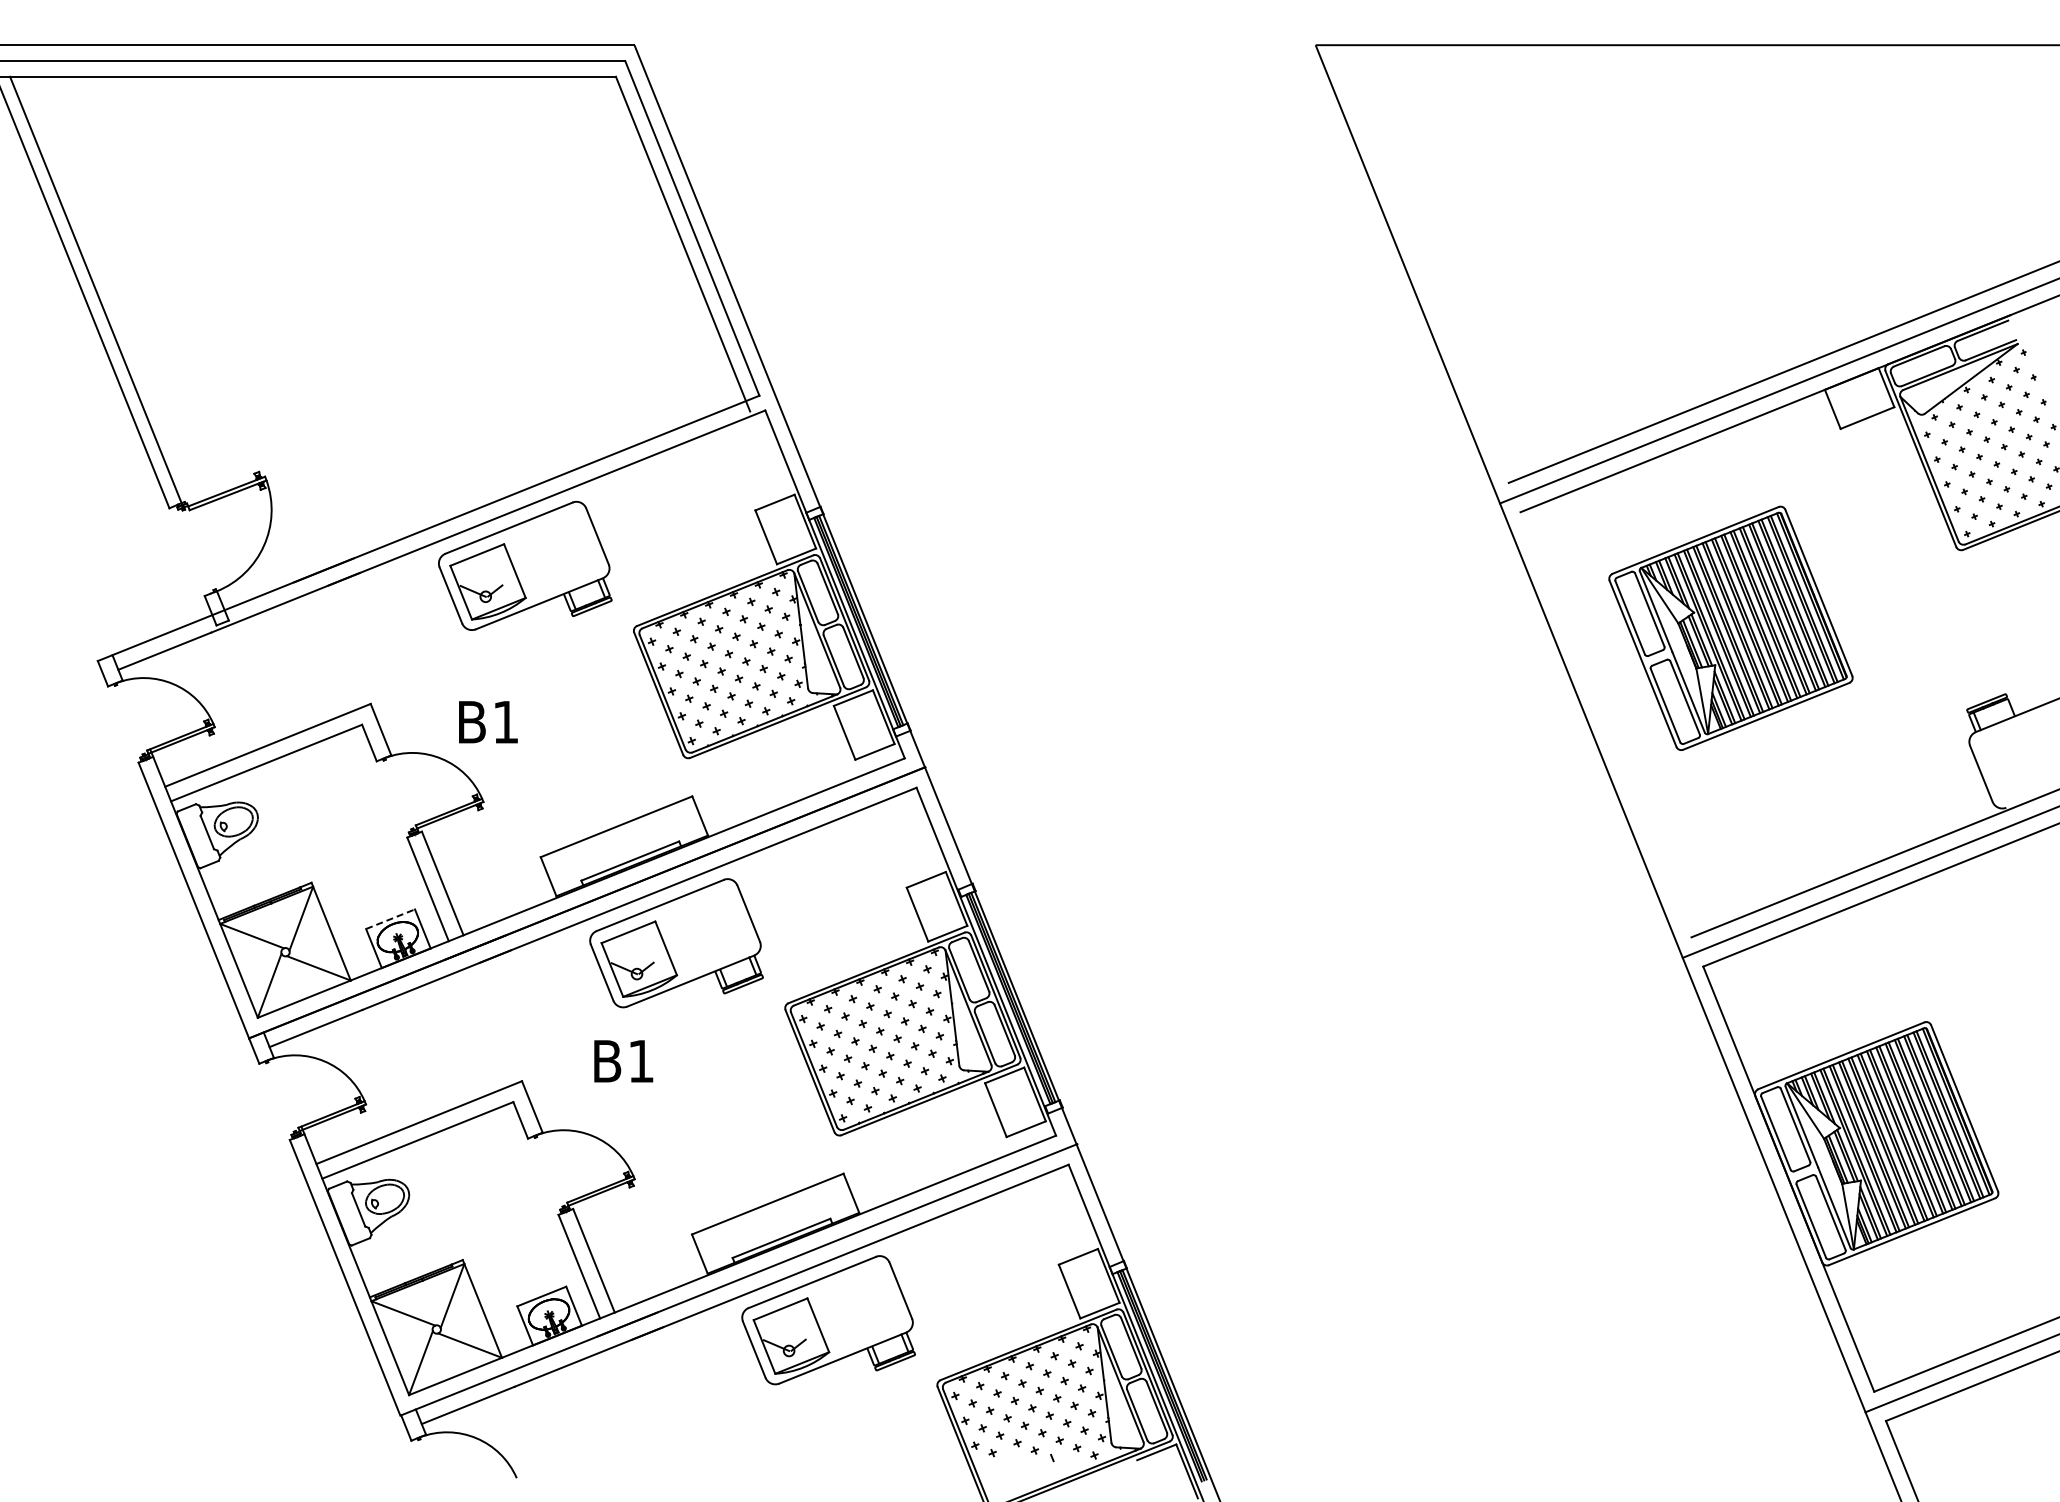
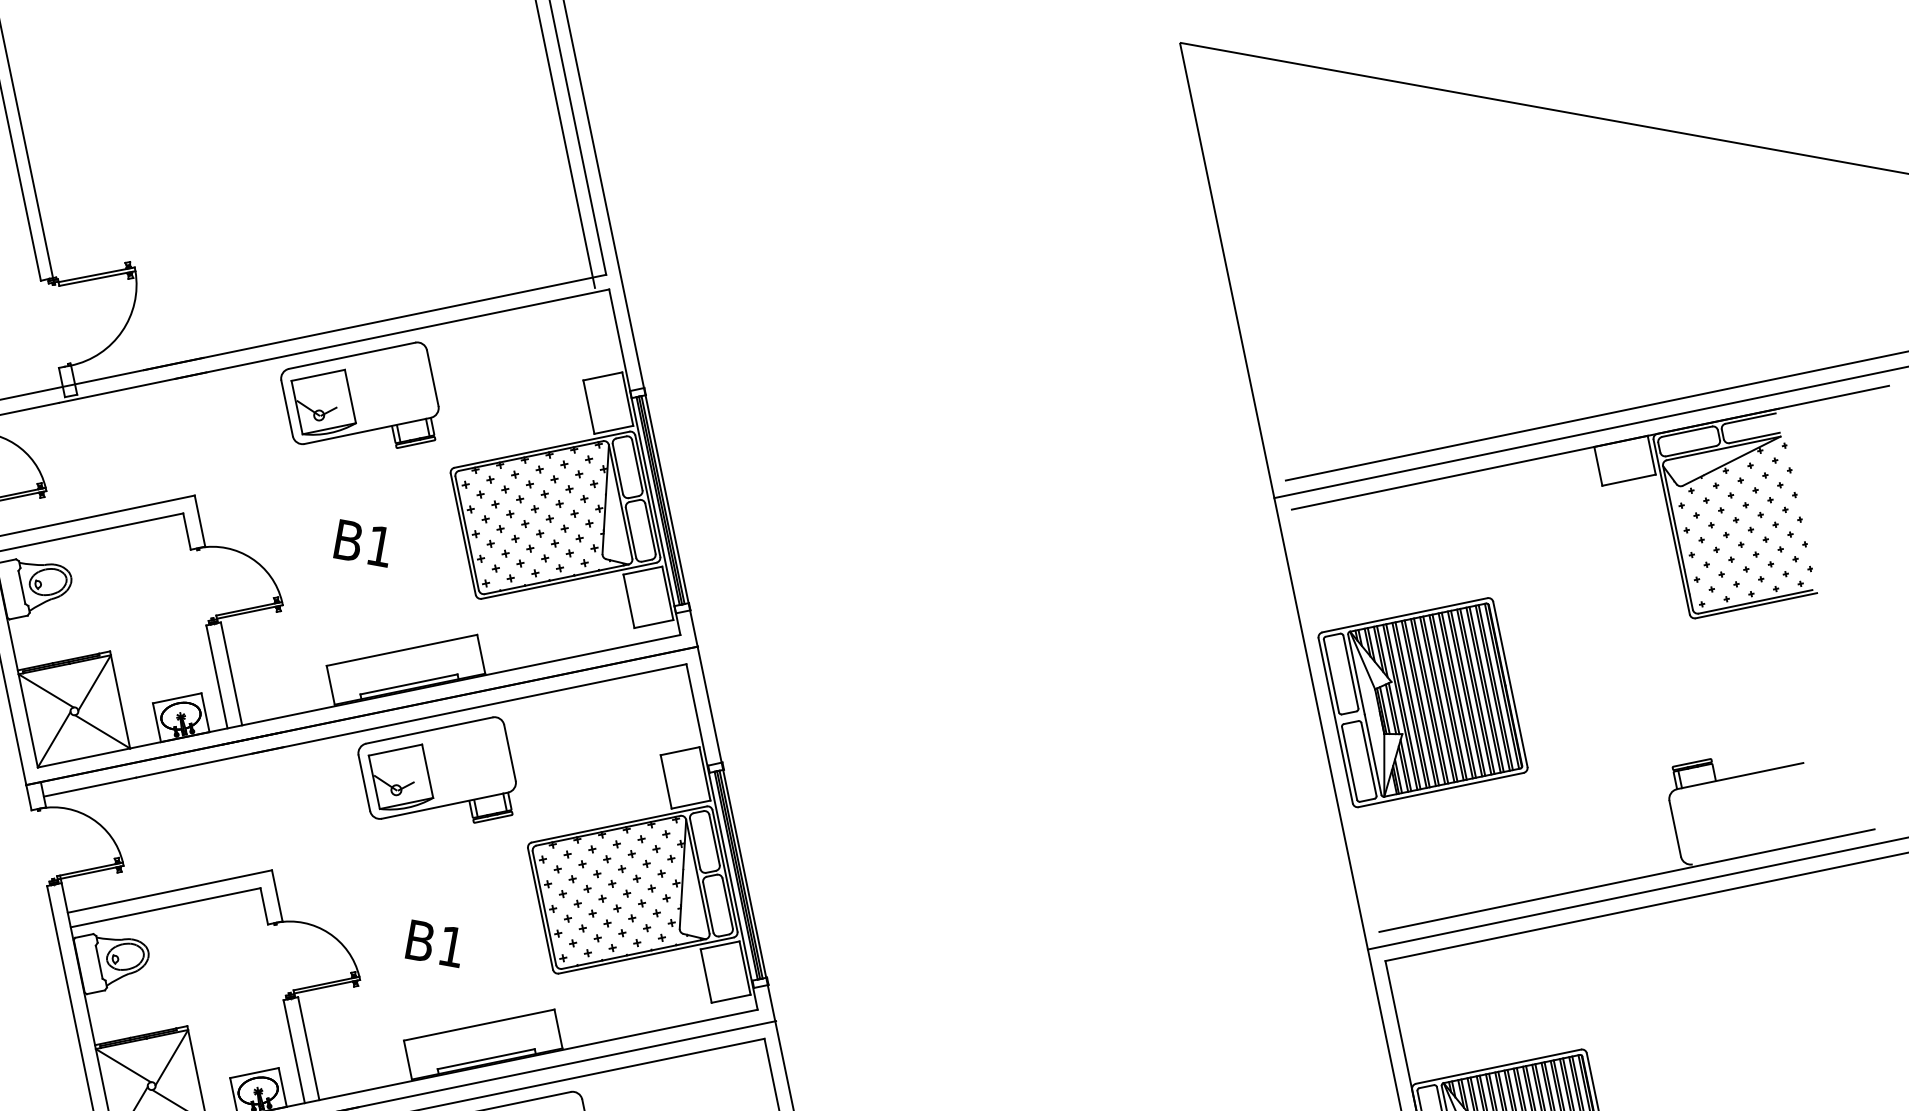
part: (1730, 627) -> (1422, 701), moved
text: (488, 722) -> (363, 543), moved
line: (391, 919) -> (178, 698), dashed -> solid
text: (623, 1061) -> (435, 943), moved

